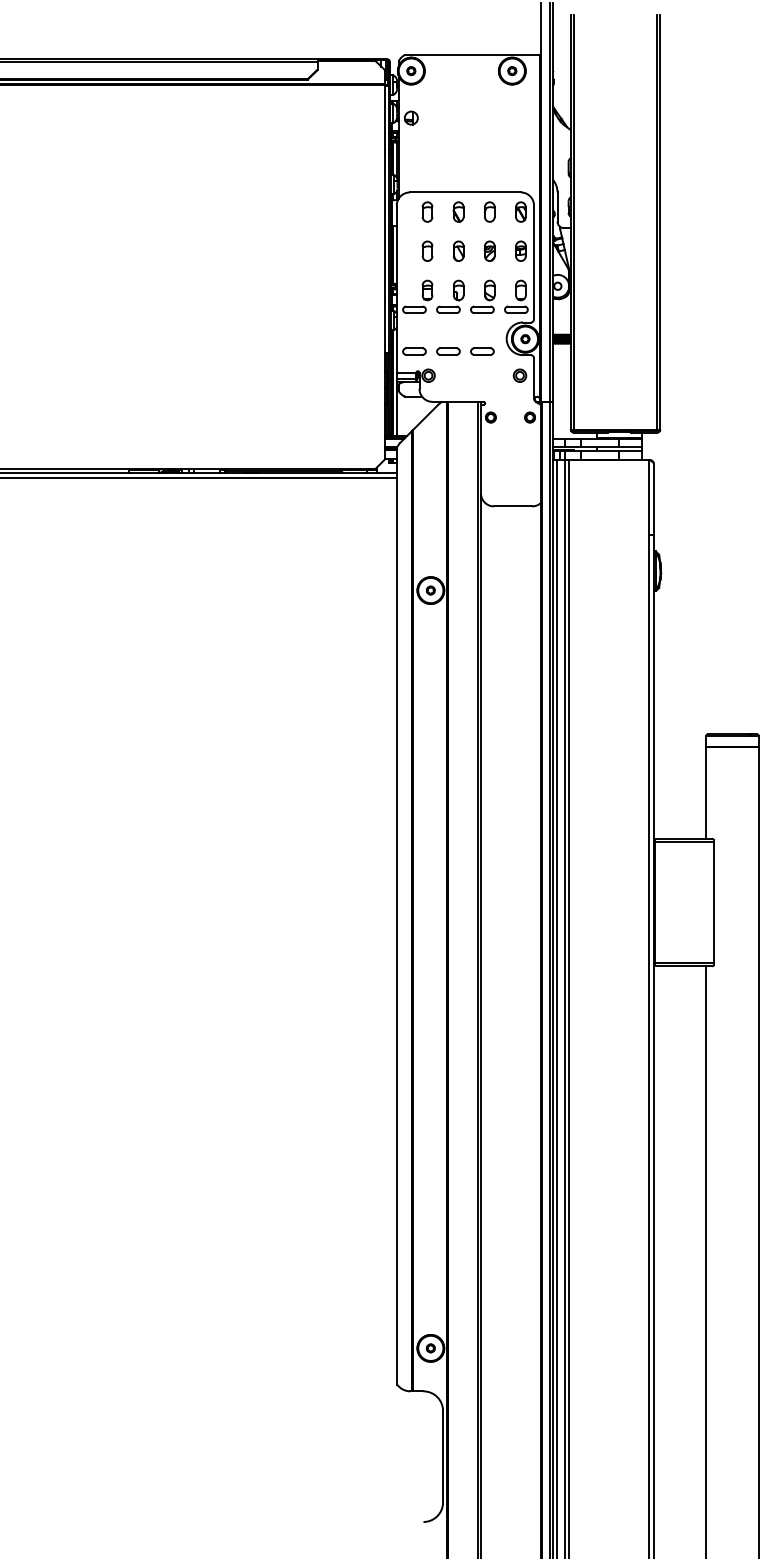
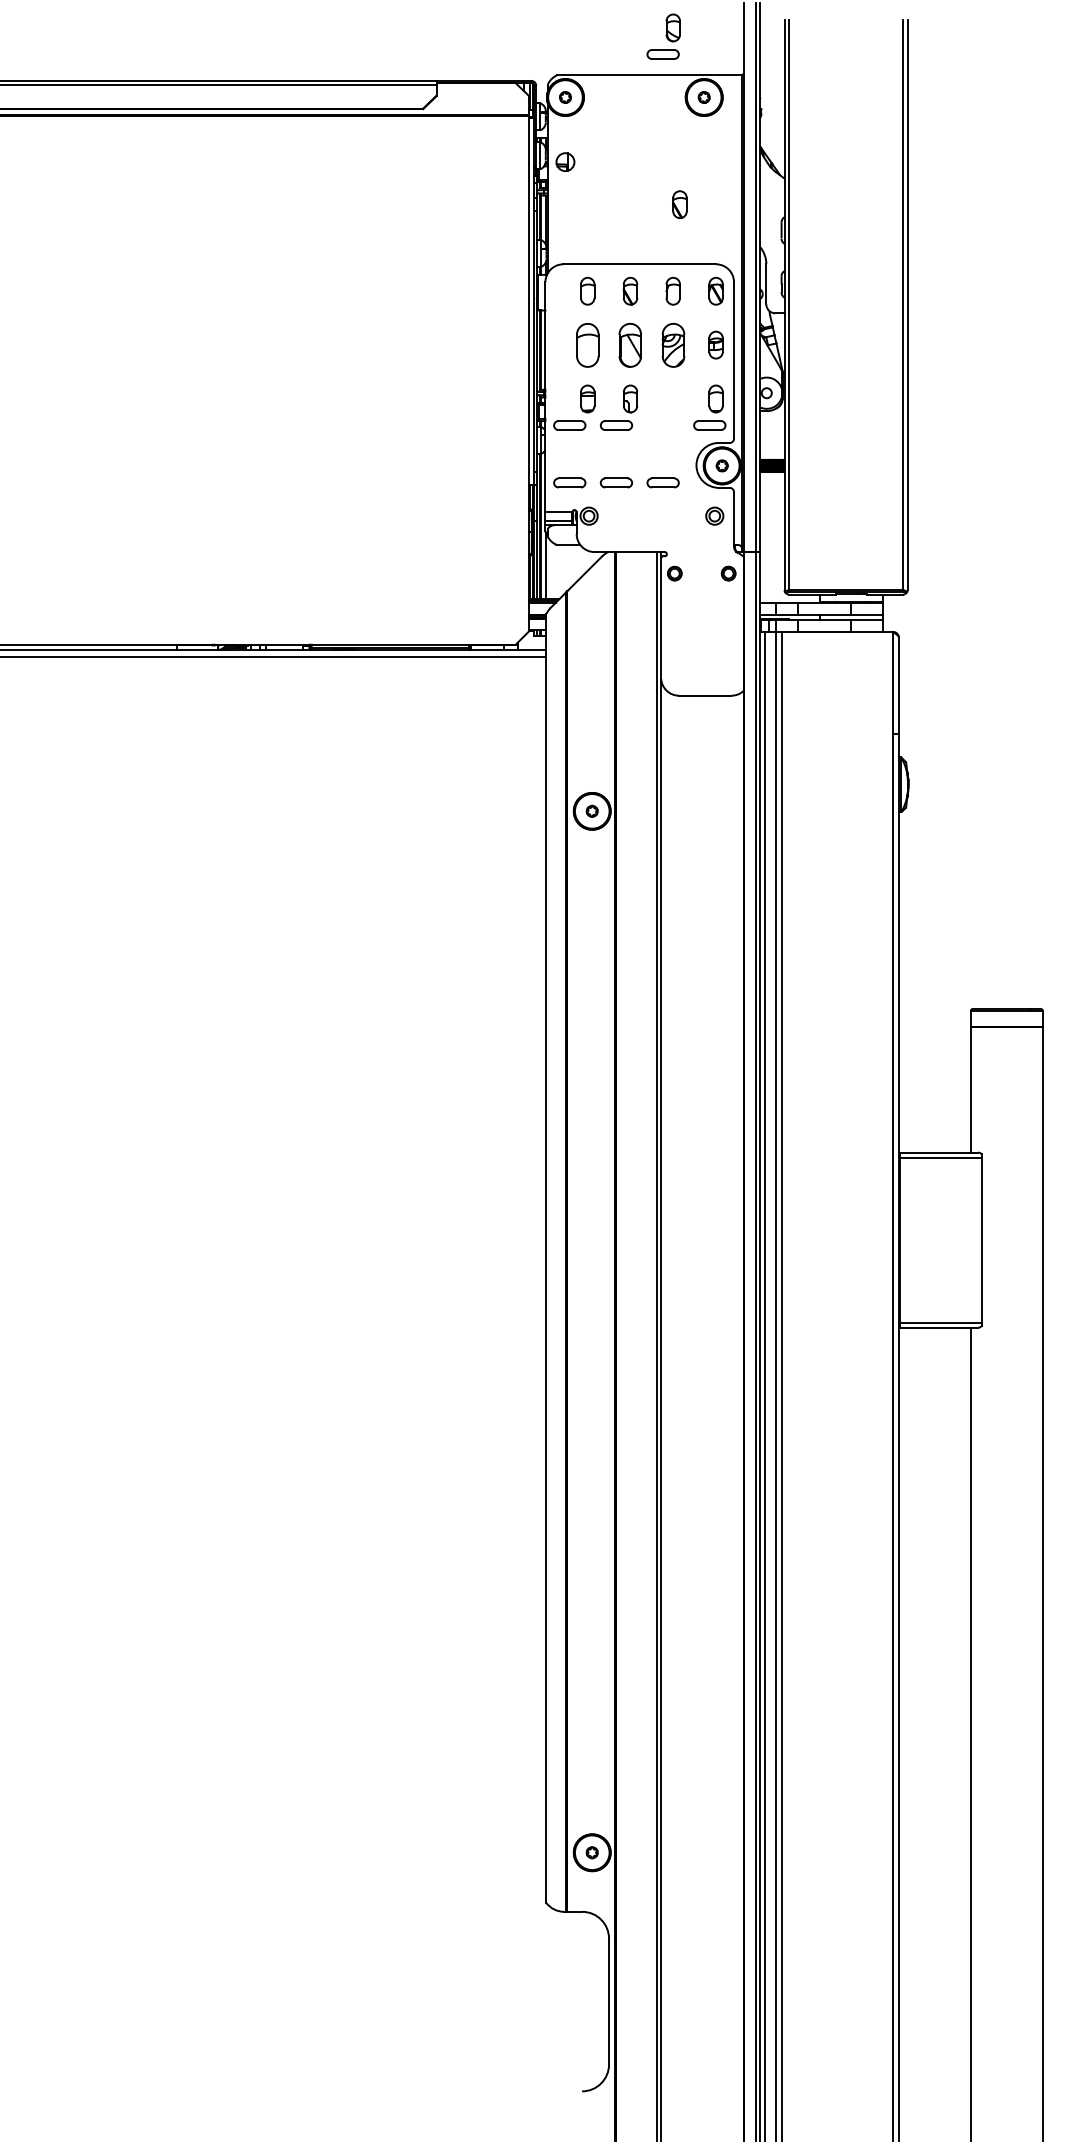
part: (494, 148) -> (679, 203), added
part: (427, 250) -> (587, 344), size x1.6
part: (458, 250) -> (630, 344), size x1.6
part: (489, 250) -> (672, 344), size x1.6
part: (482, 296) -> (663, 36), moved

